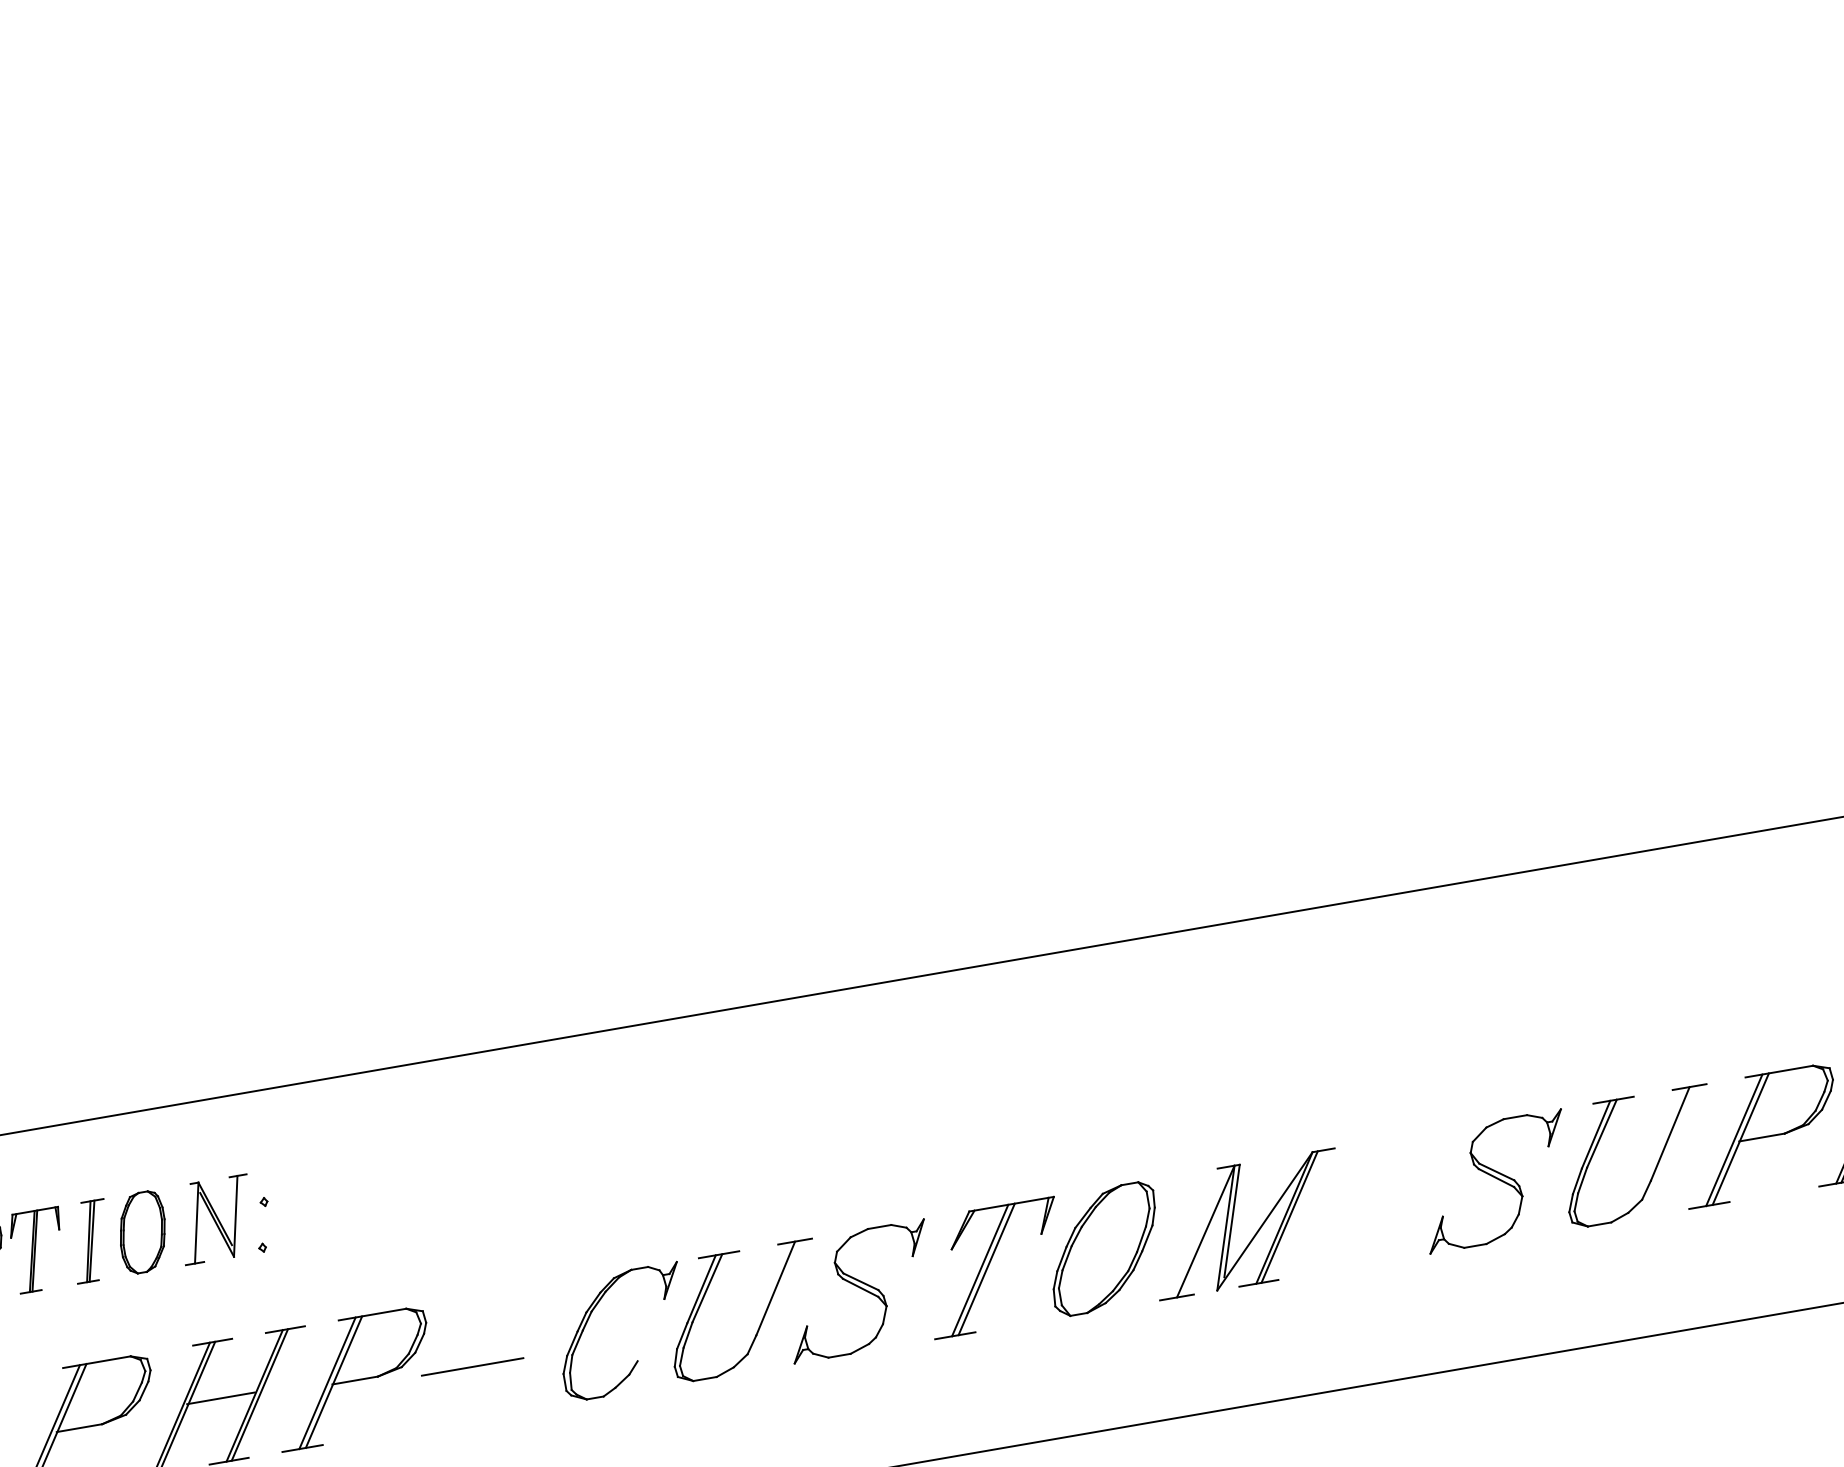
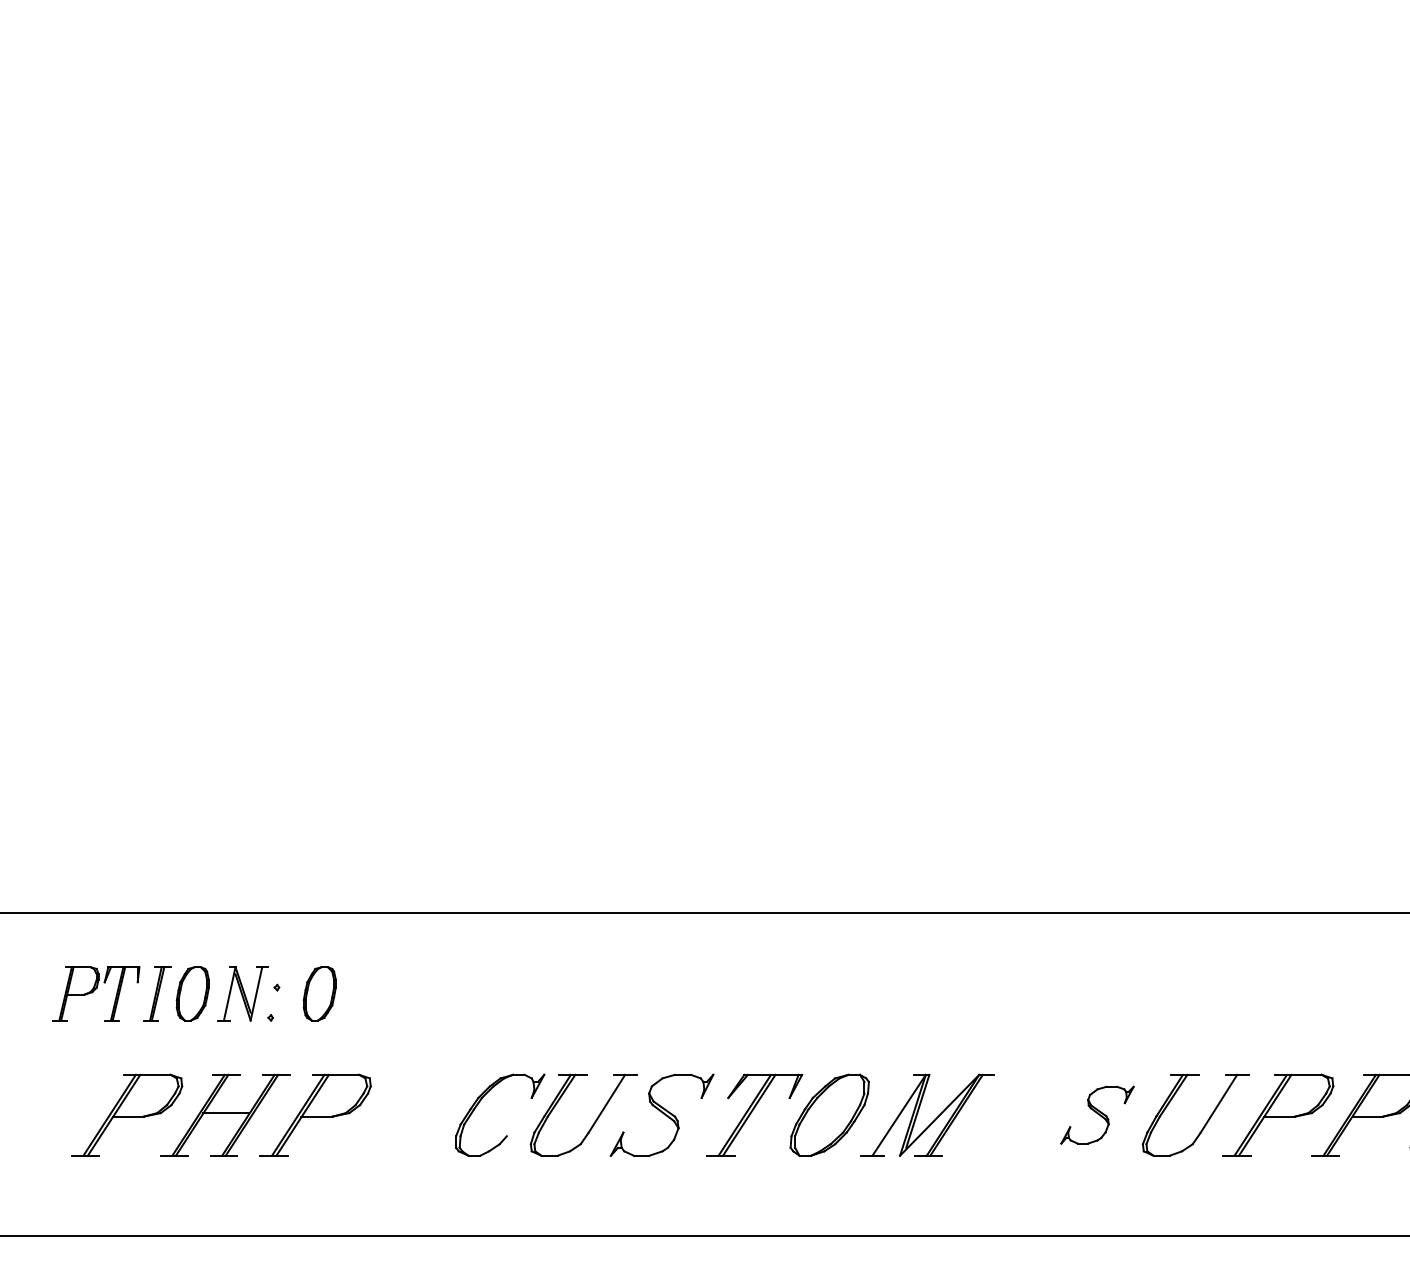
part: (1495, 1180) -> (1097, 1114), size x0.7
part: (327, 1199) -> (319, 993), added
line: (472, 1367) -> (396, 1121), removed

